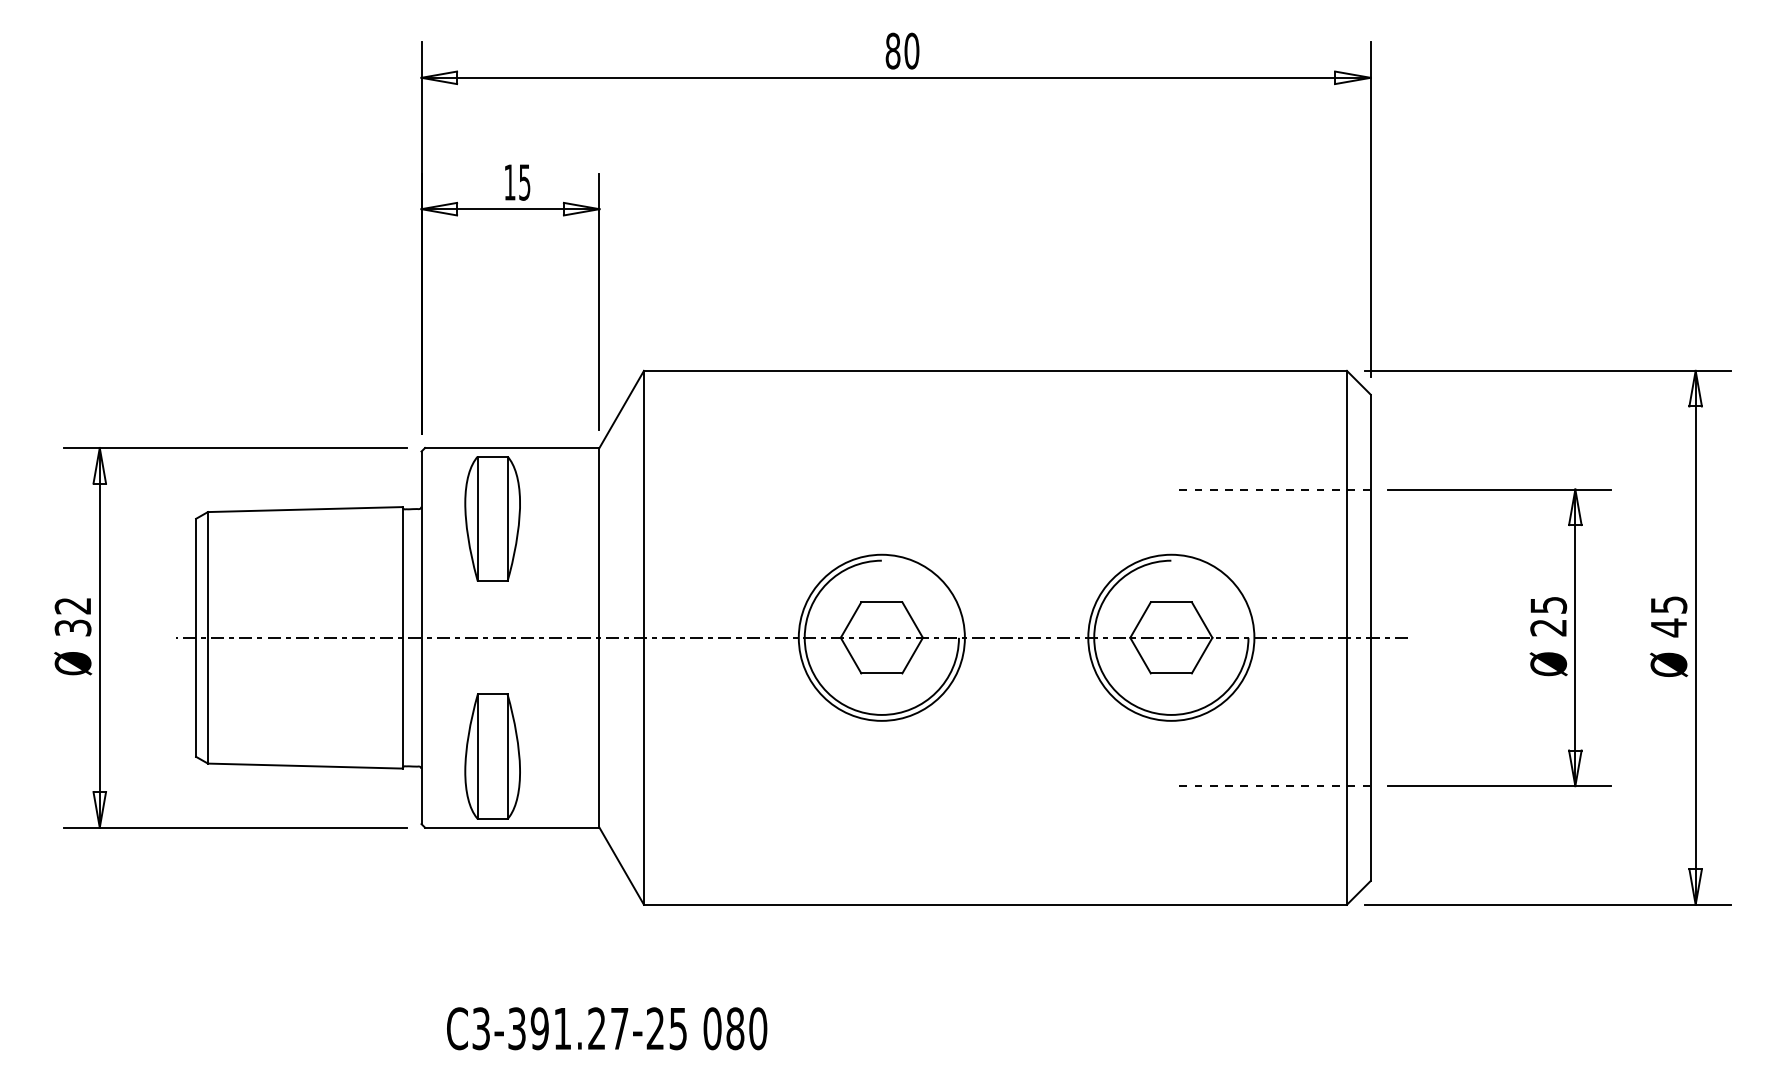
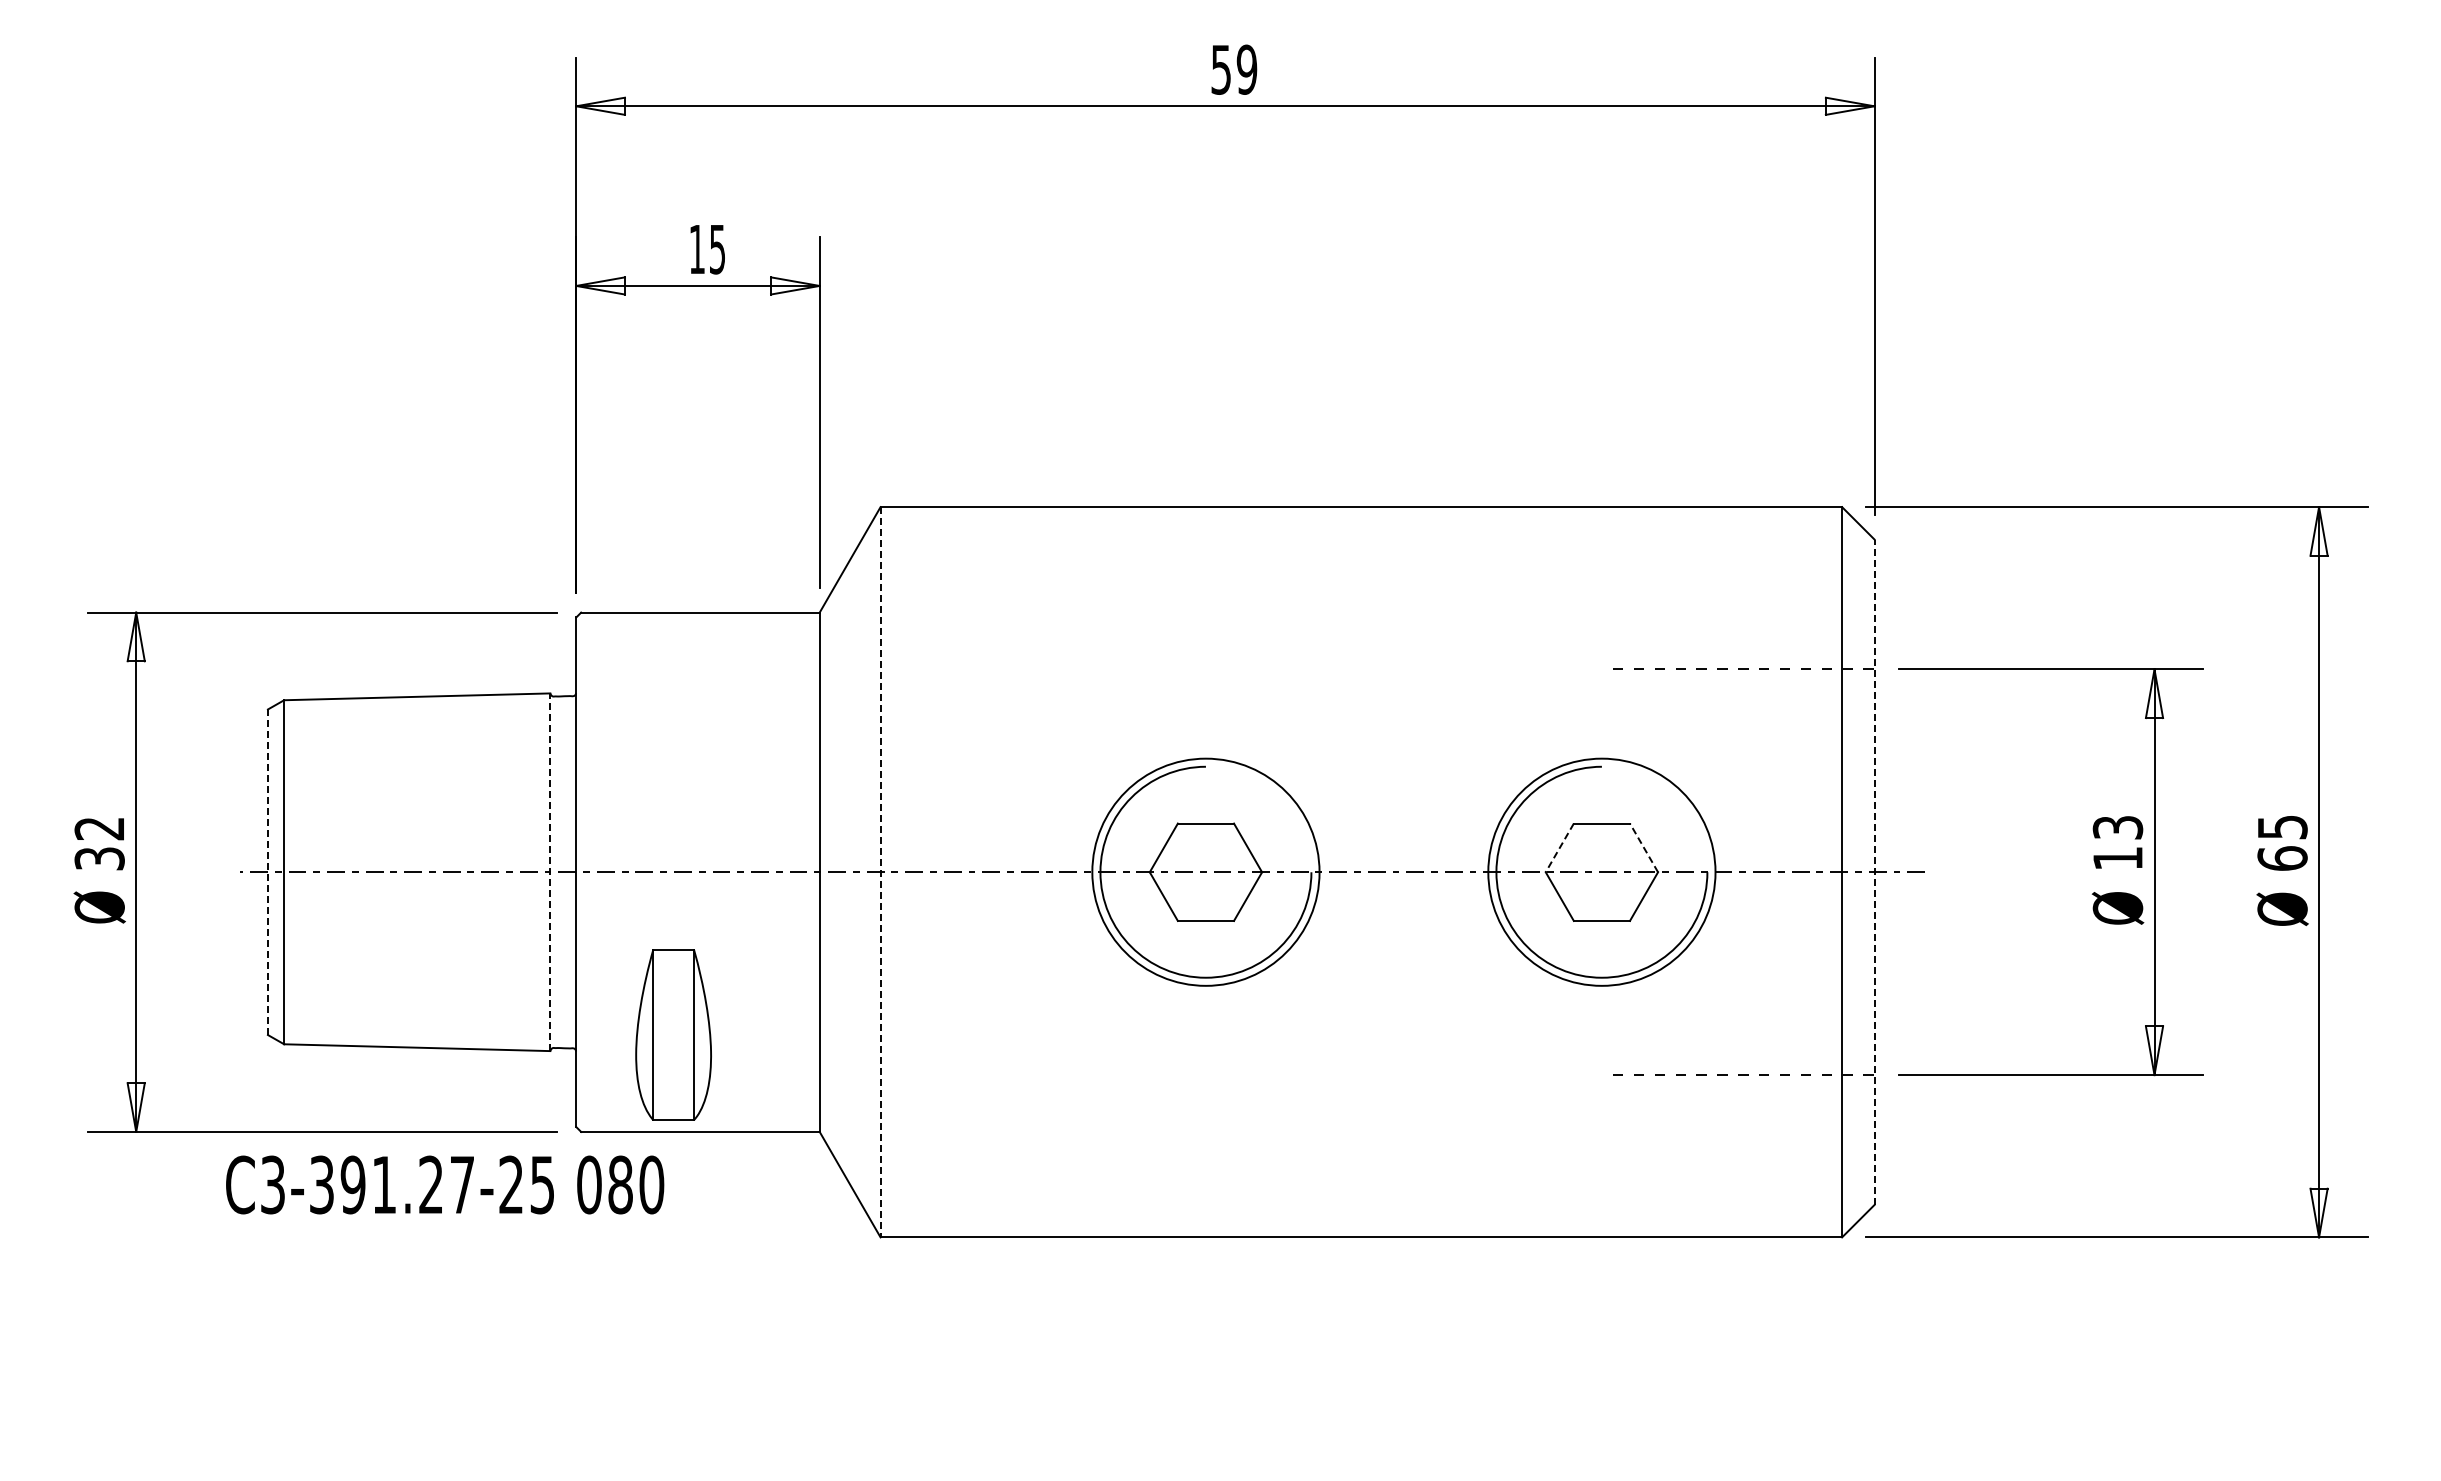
text: (902, 50) -> (1234, 69), 80 -> 59
part: (492, 518) -> (673, 709), removed
text: (1548, 616) -> (2117, 843), 25 -> 13
line: (1201, 619) -> (1643, 847), solid -> dashed
line: (1140, 620) -> (1559, 848), solid -> dashed
text: (1668, 627) -> (2282, 858), 45 -> 65
line: (195, 638) -> (267, 872), solid -> dashed
line: (402, 638) -> (550, 872), solid -> dashed
line: (643, 638) -> (880, 872), solid -> dashed
line: (1370, 638) -> (1874, 872), solid -> dashed
text: (607, 1028) -> (445, 1184), moved

